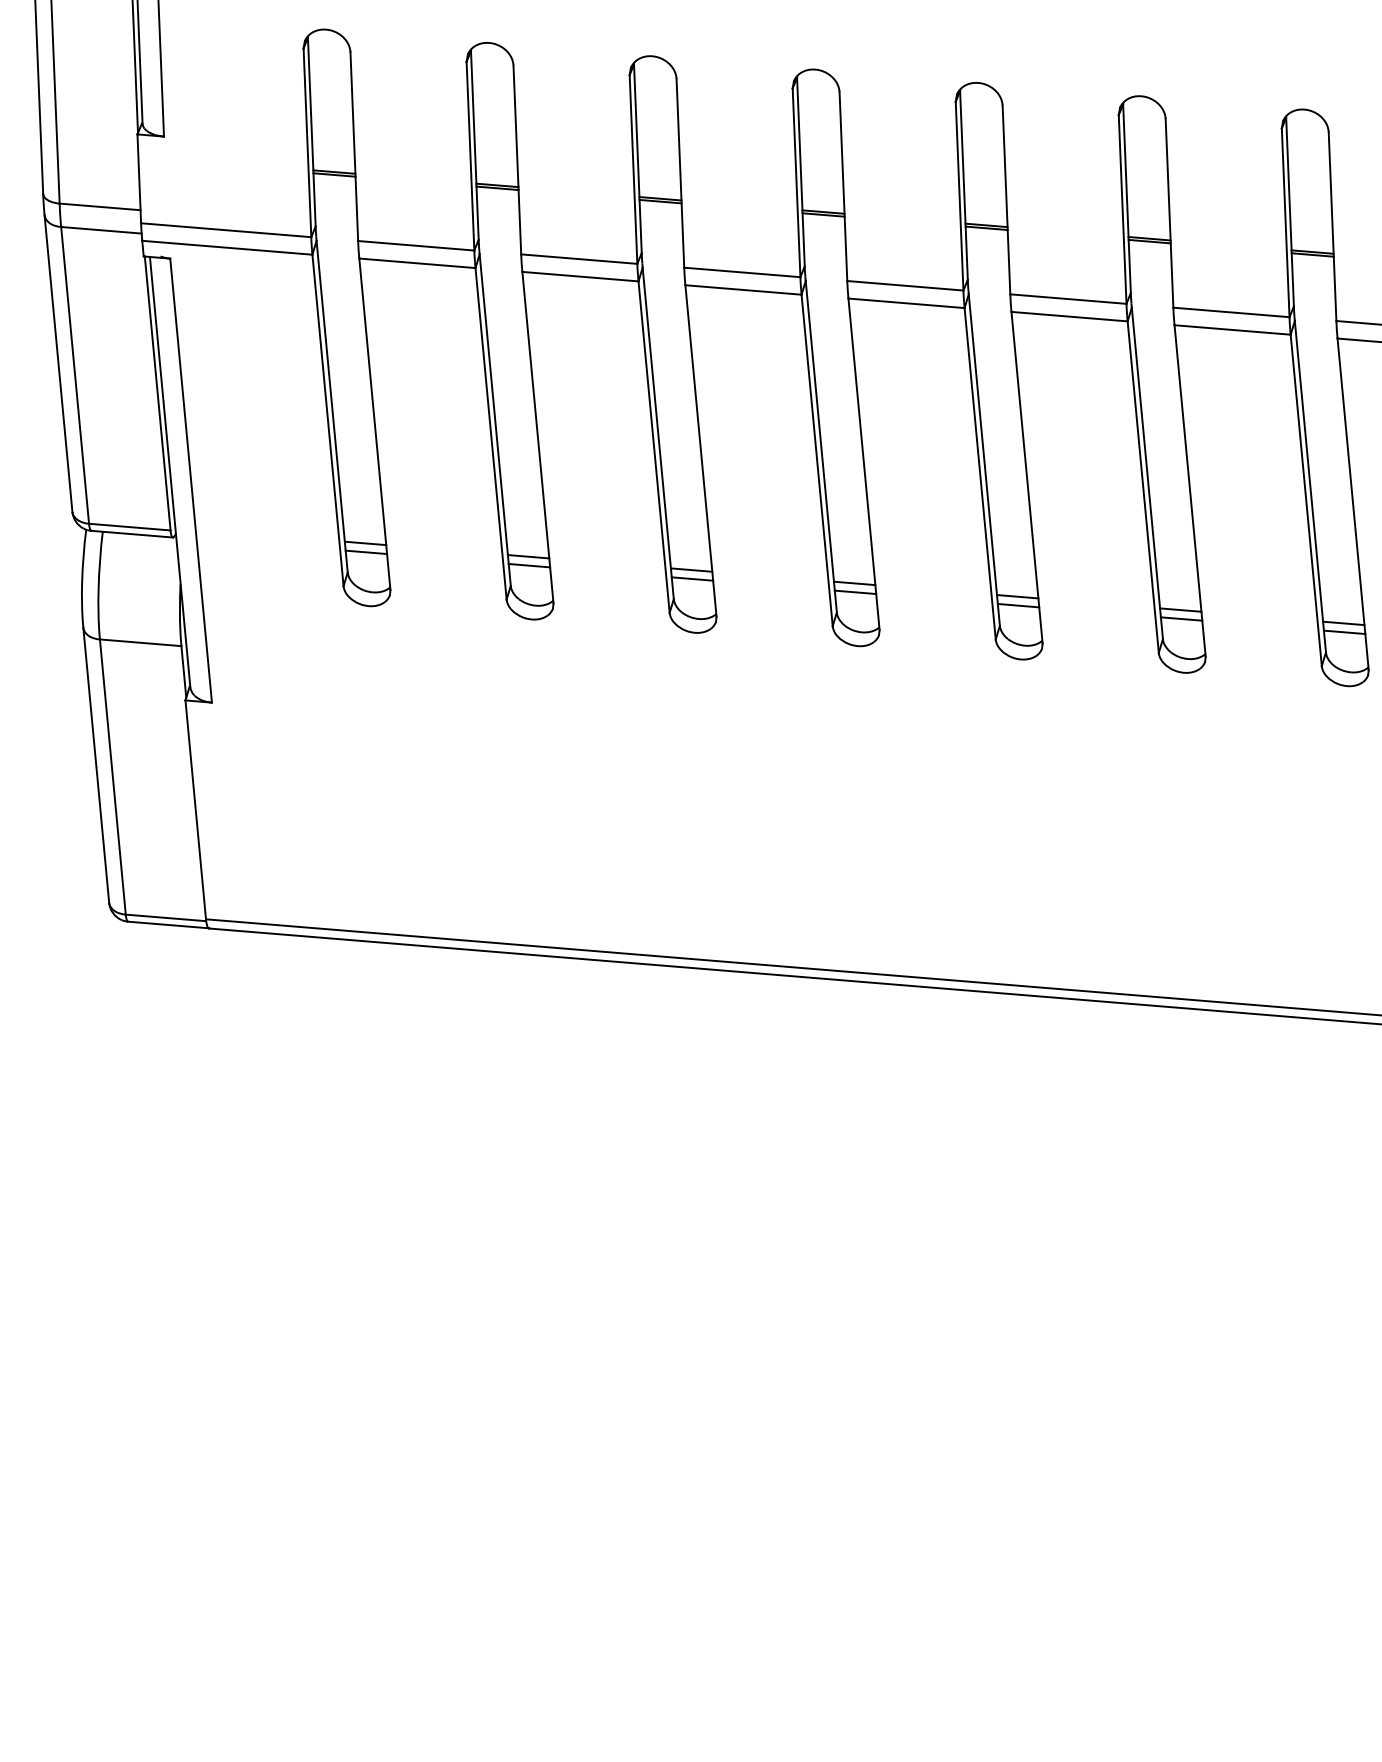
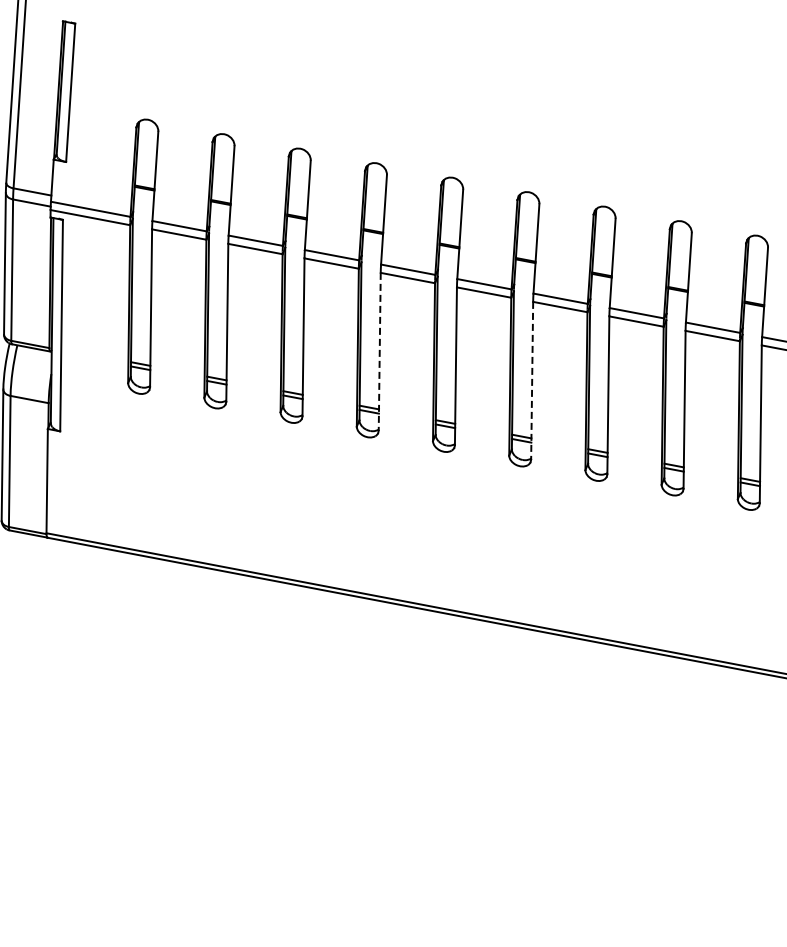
line: (863, 463) -> (379, 351), solid -> dashed
line: (1190, 490) -> (532, 380), solid -> dashed

